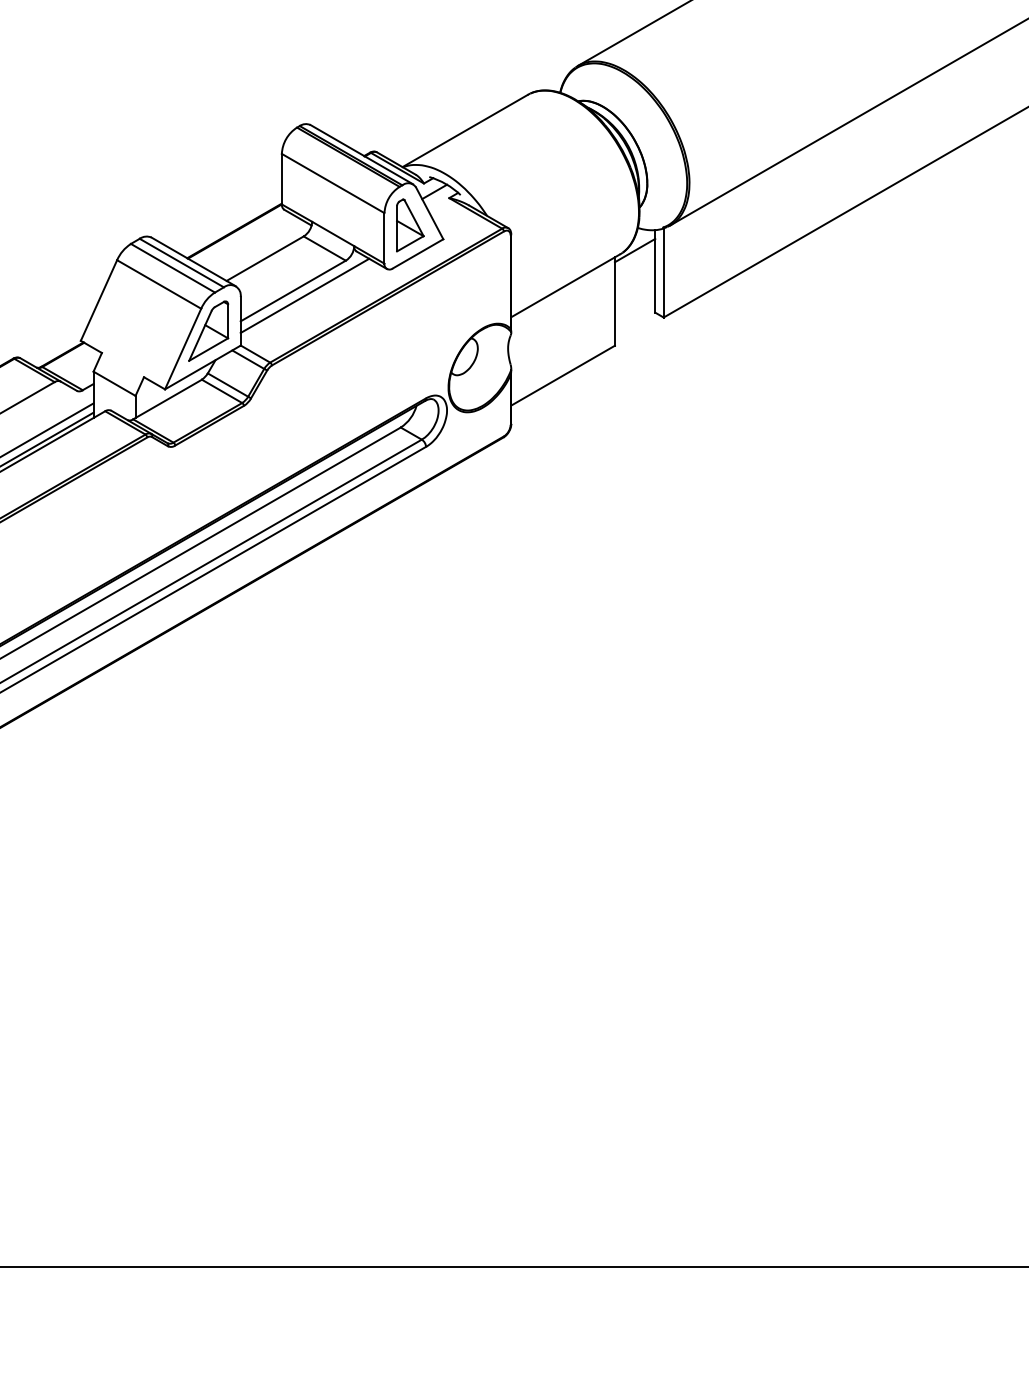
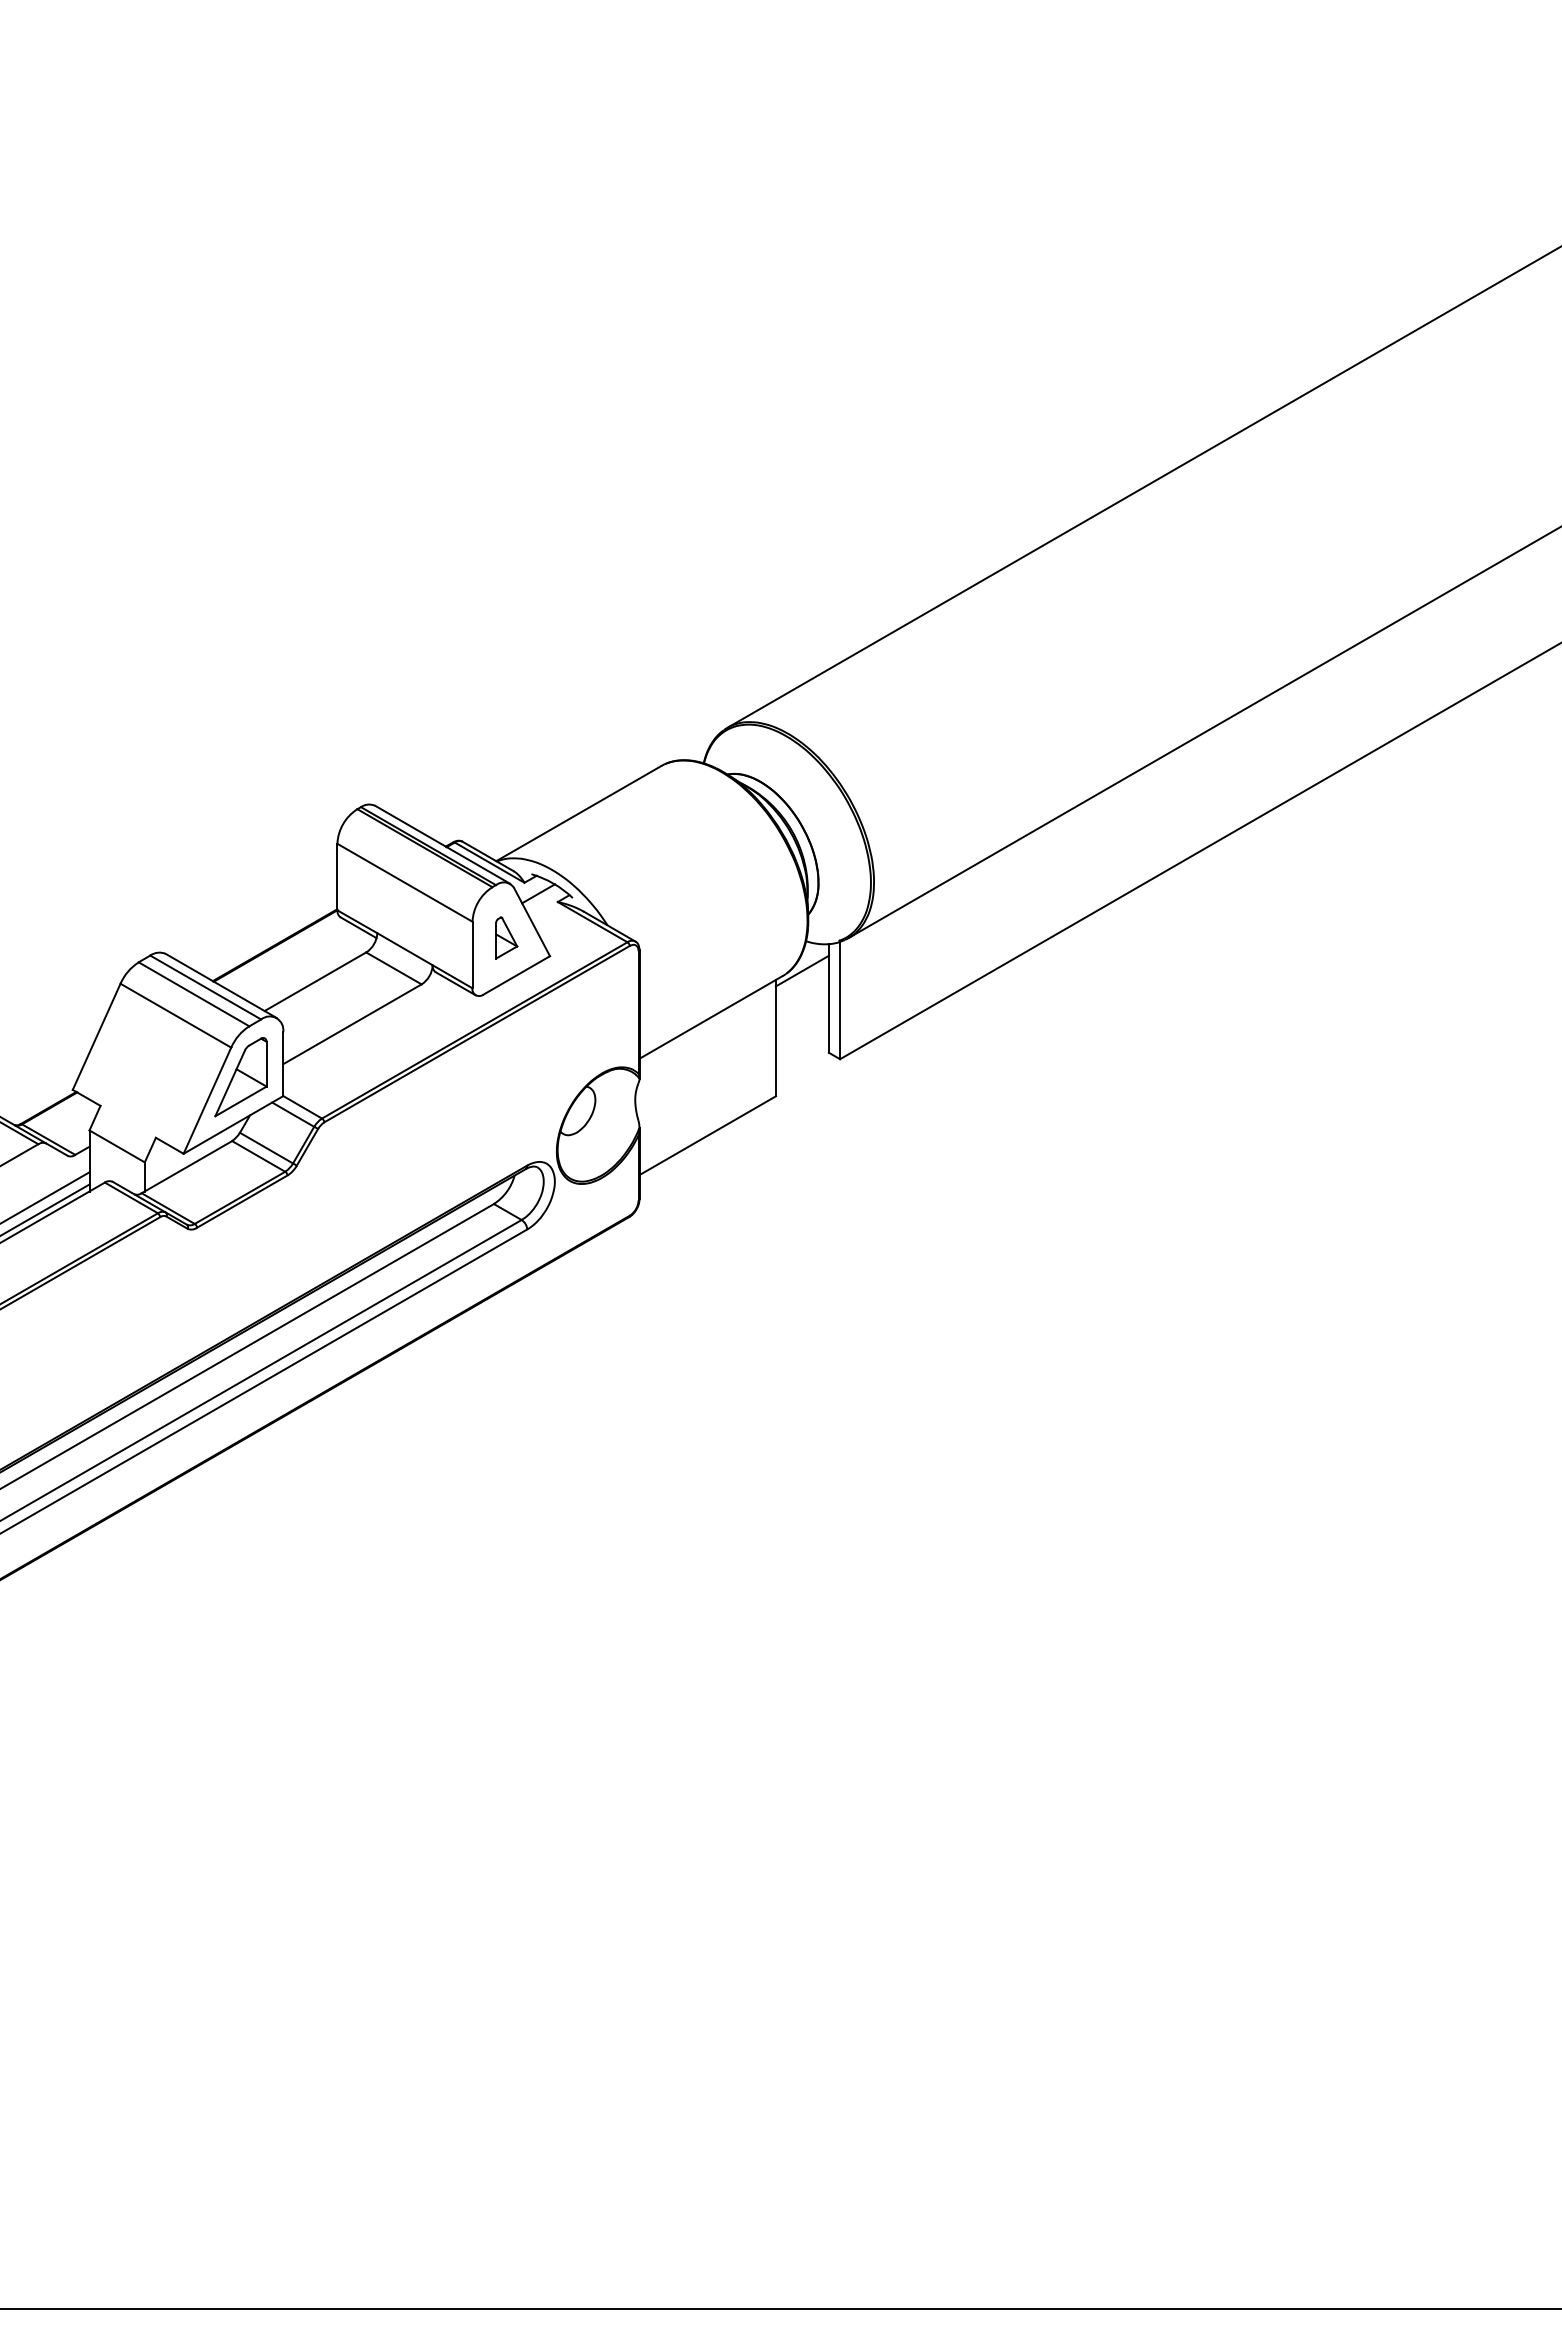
part: (410, 225) -> (506, 937), size x0.6
line: (304, 295) -> (367, 1030), removed

